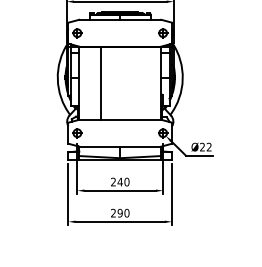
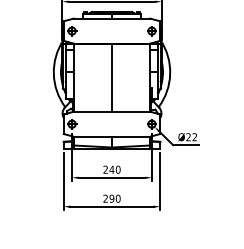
line: (101, 83) -> (112, 77), moved

